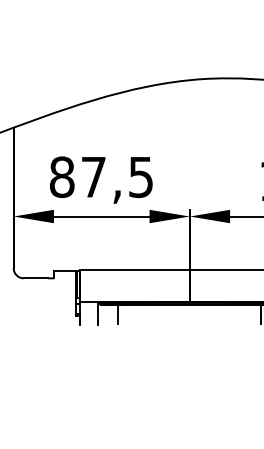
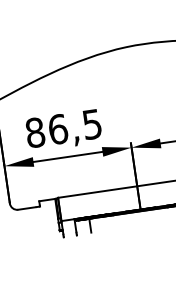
text: (93, 177) -> (57, 129), 87,5 -> 86,5

